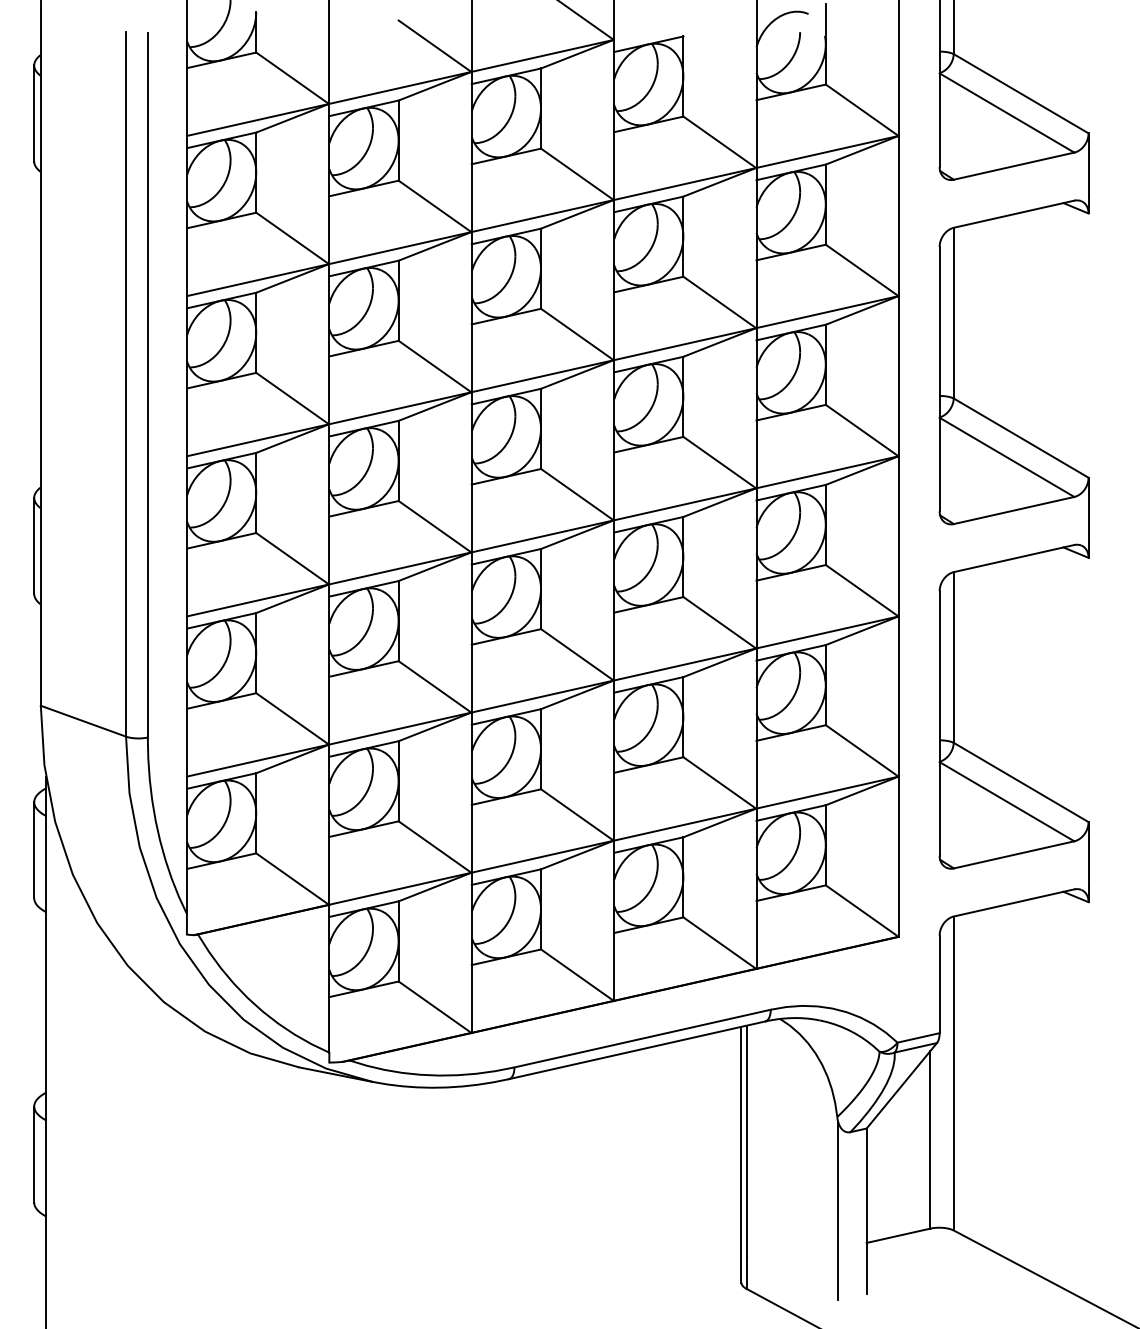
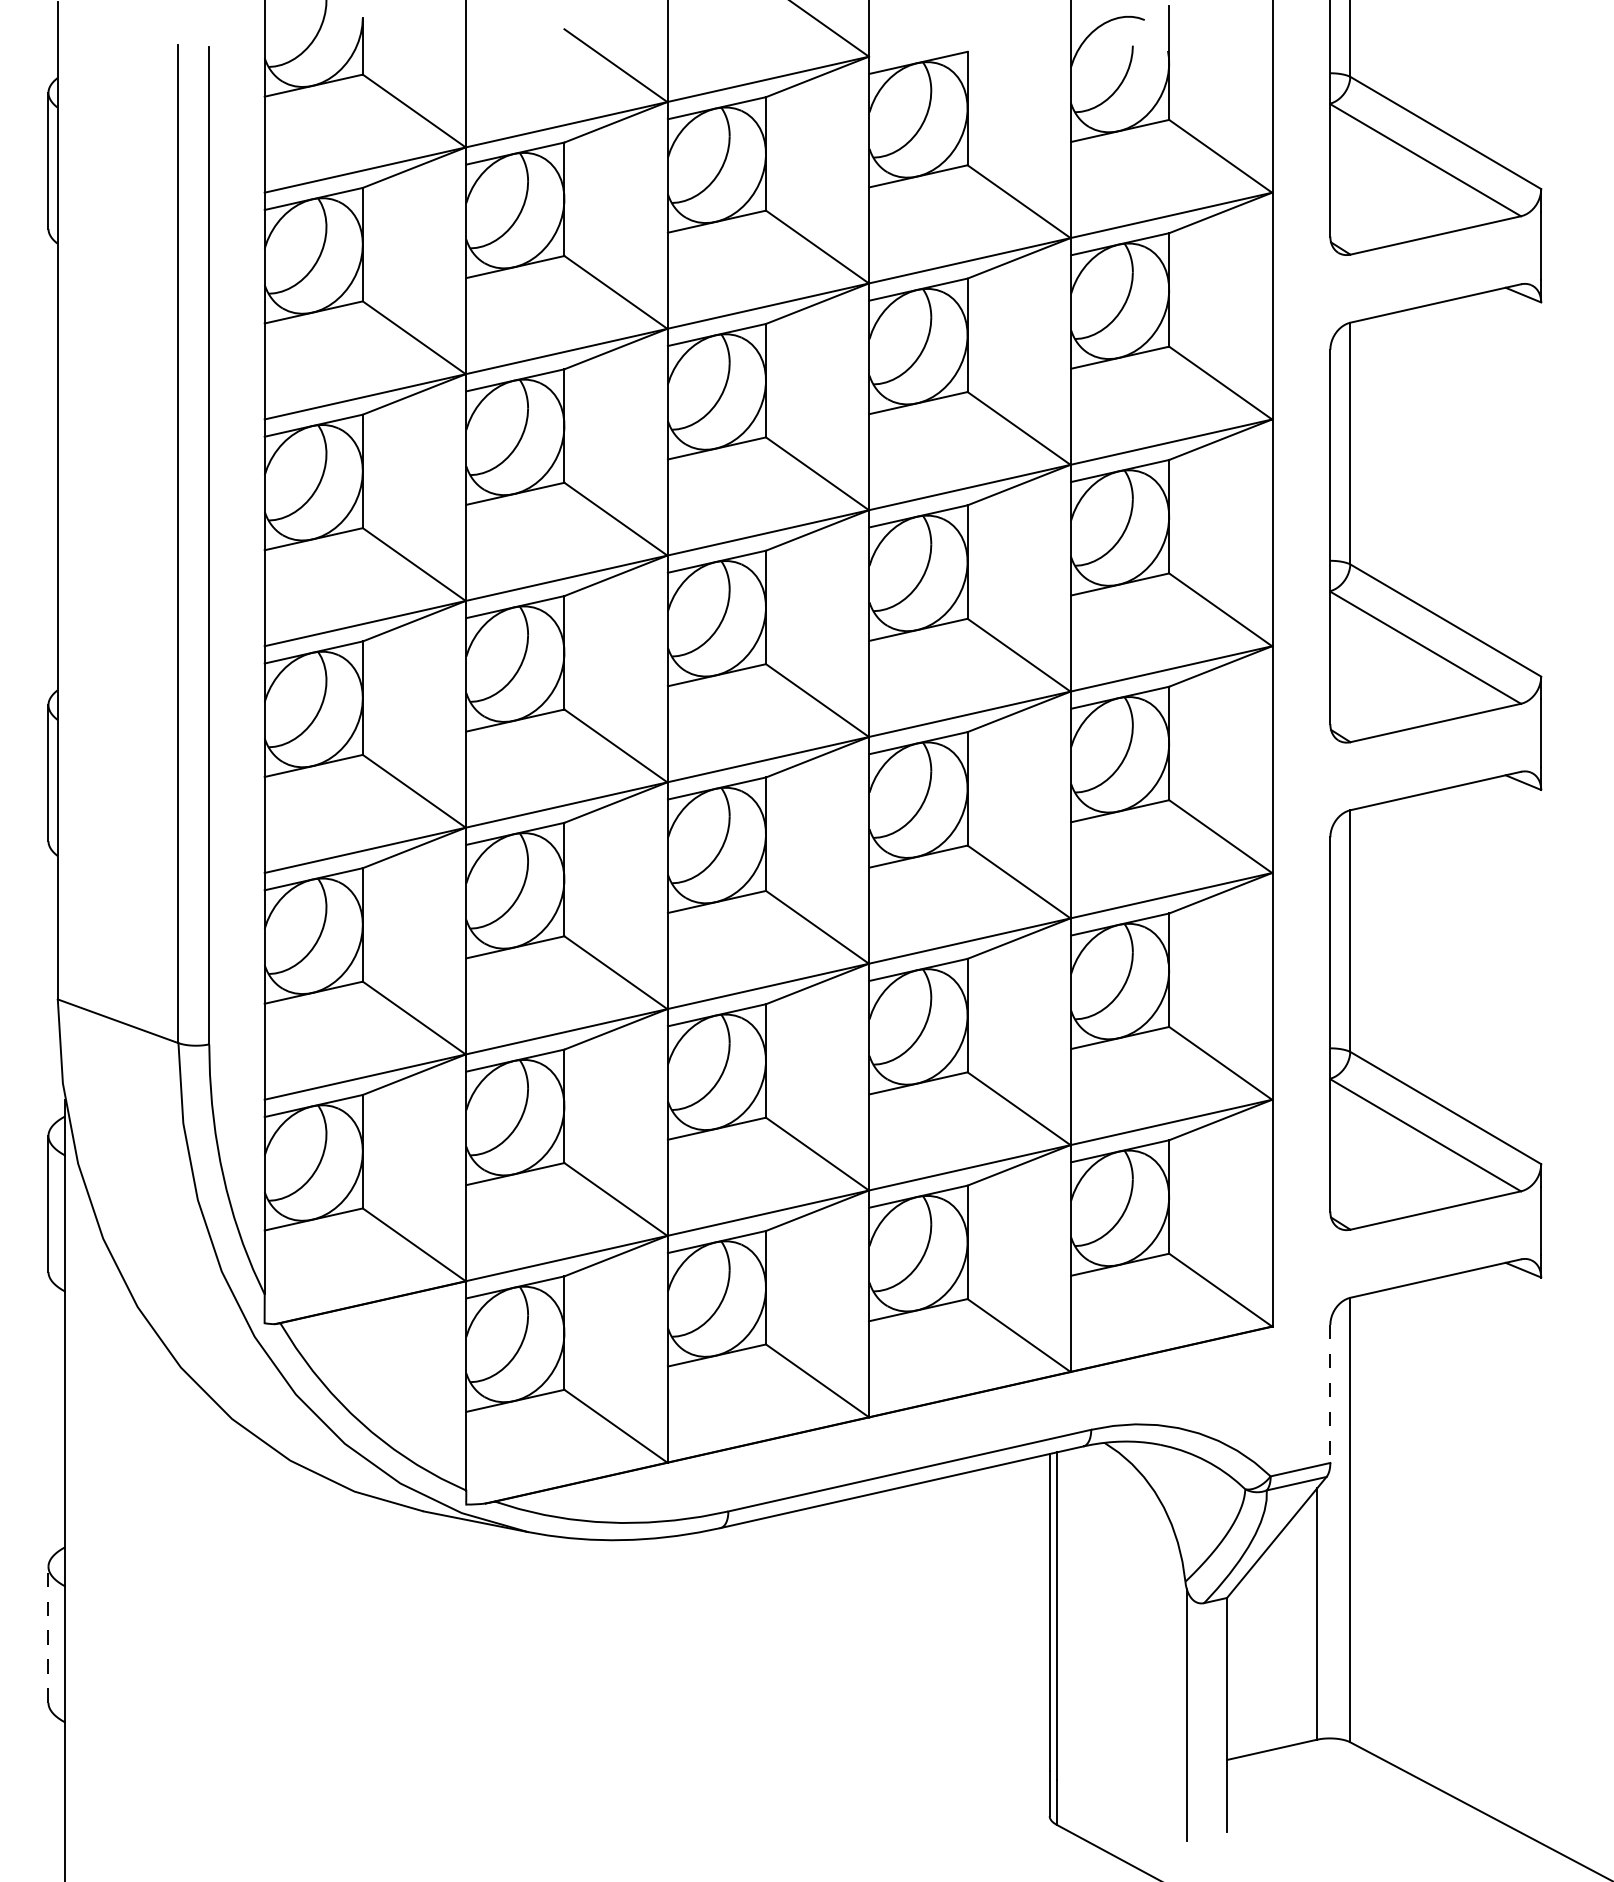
line: (939, 984) -> (1330, 1394), solid -> dashed
line: (34, 1154) -> (48, 1634), solid -> dashed

